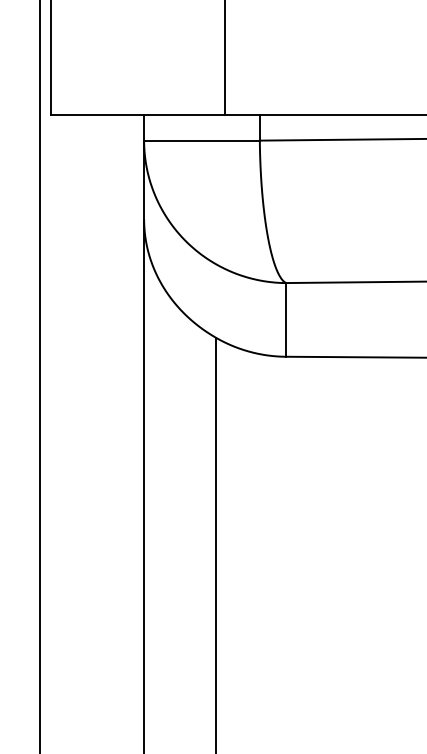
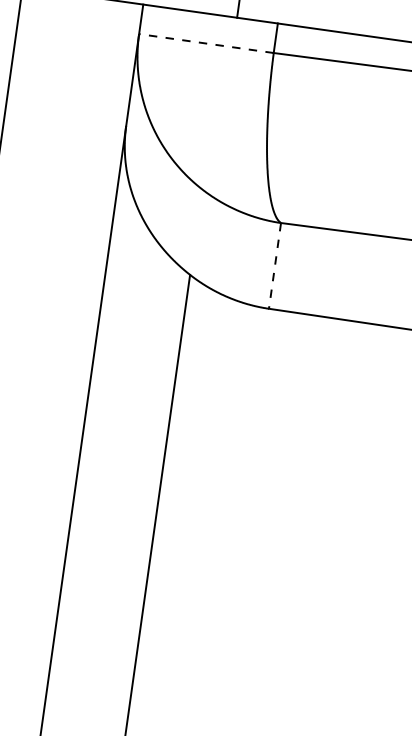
line: (201, 140) -> (205, 43), solid -> dashed
line: (286, 319) -> (275, 265), solid -> dashed

